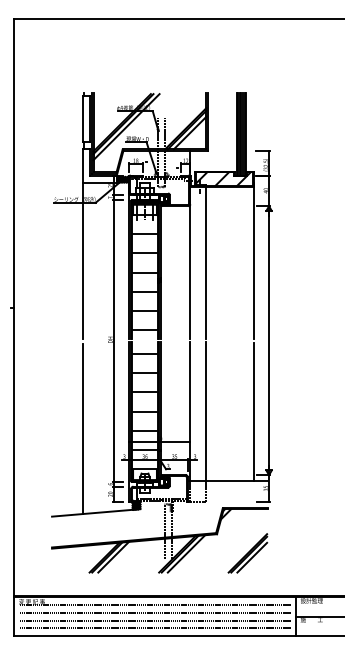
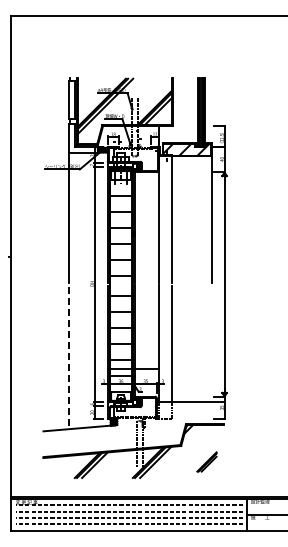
line: (253, 411) -> (211, 343), removed
line: (83, 429) -> (69, 358), solid -> dashed
part: (247, 552) -> (206, 461), size x0.6

